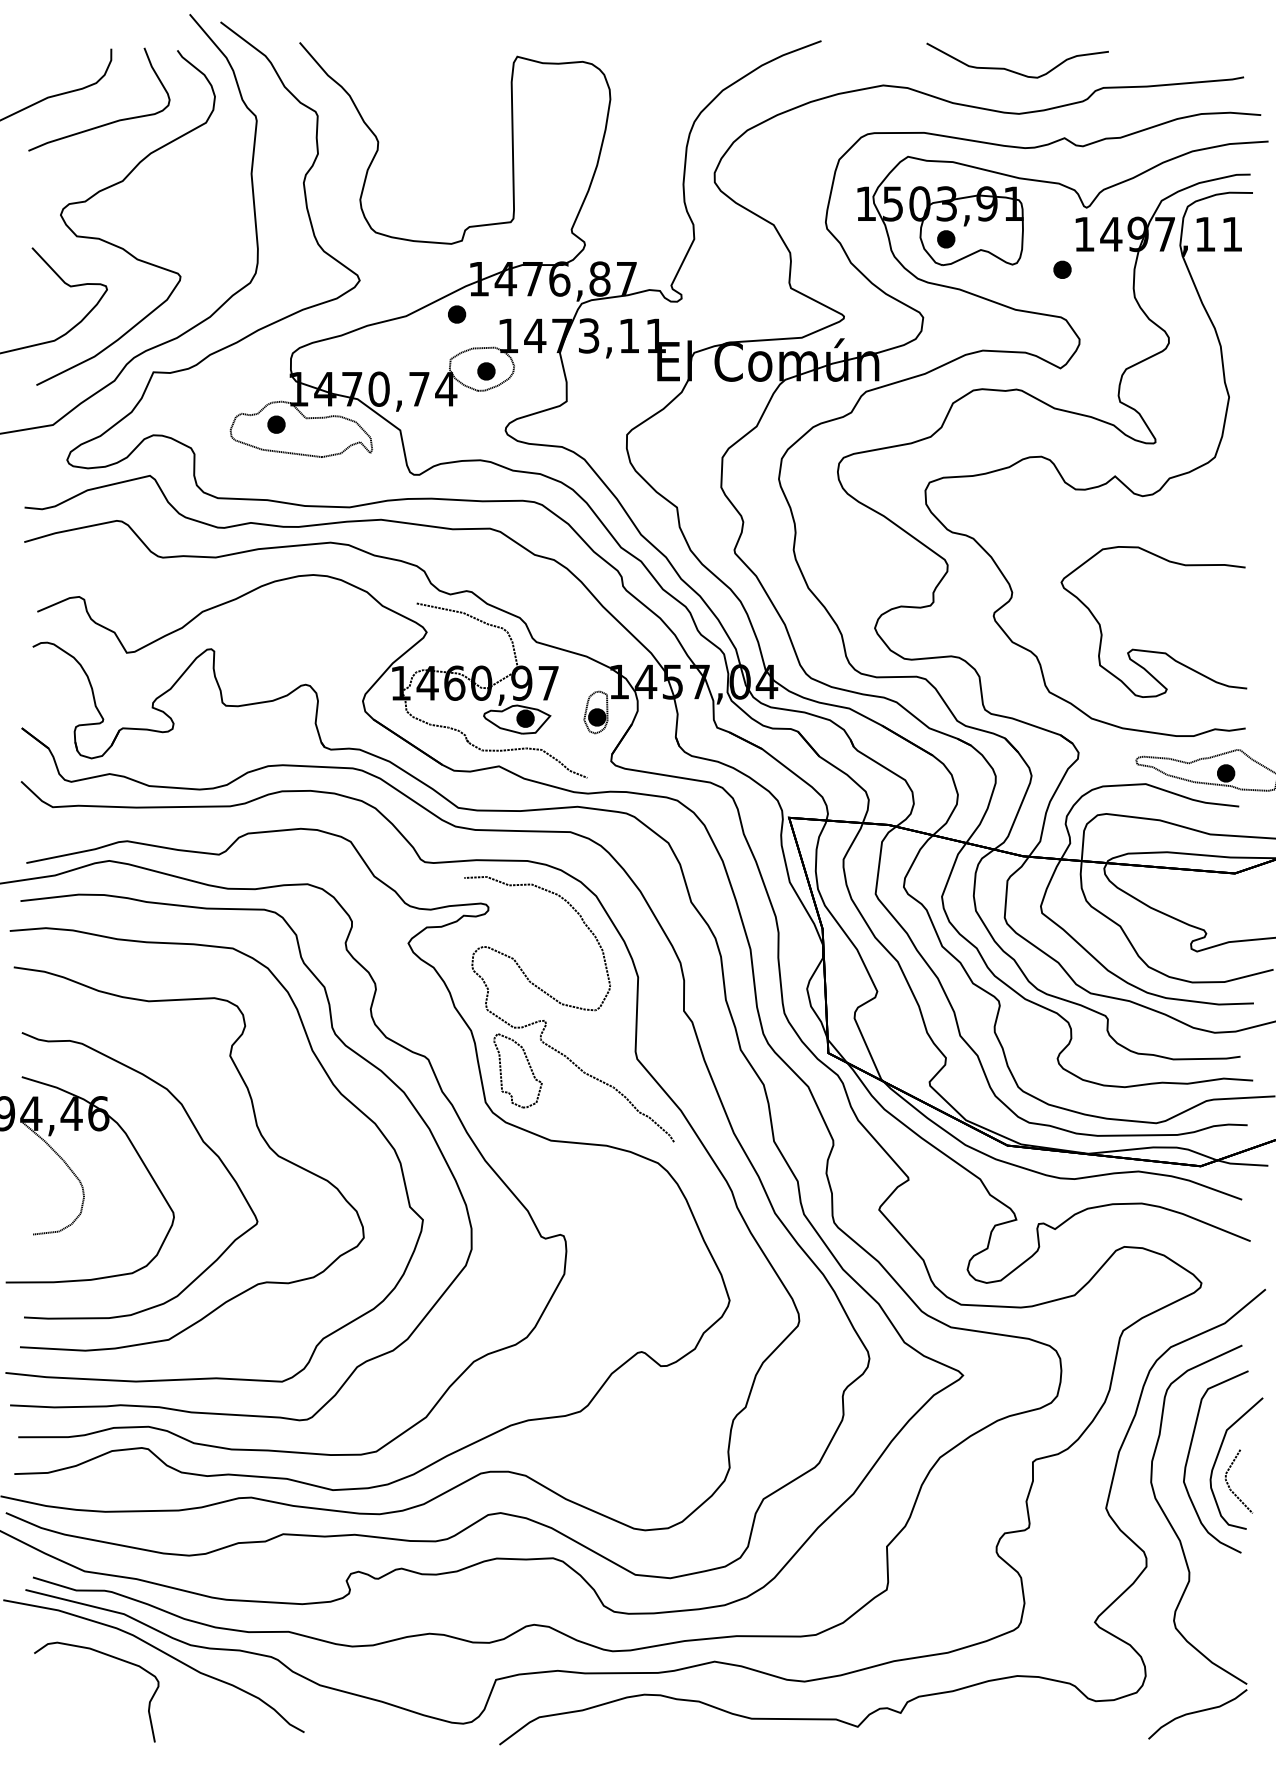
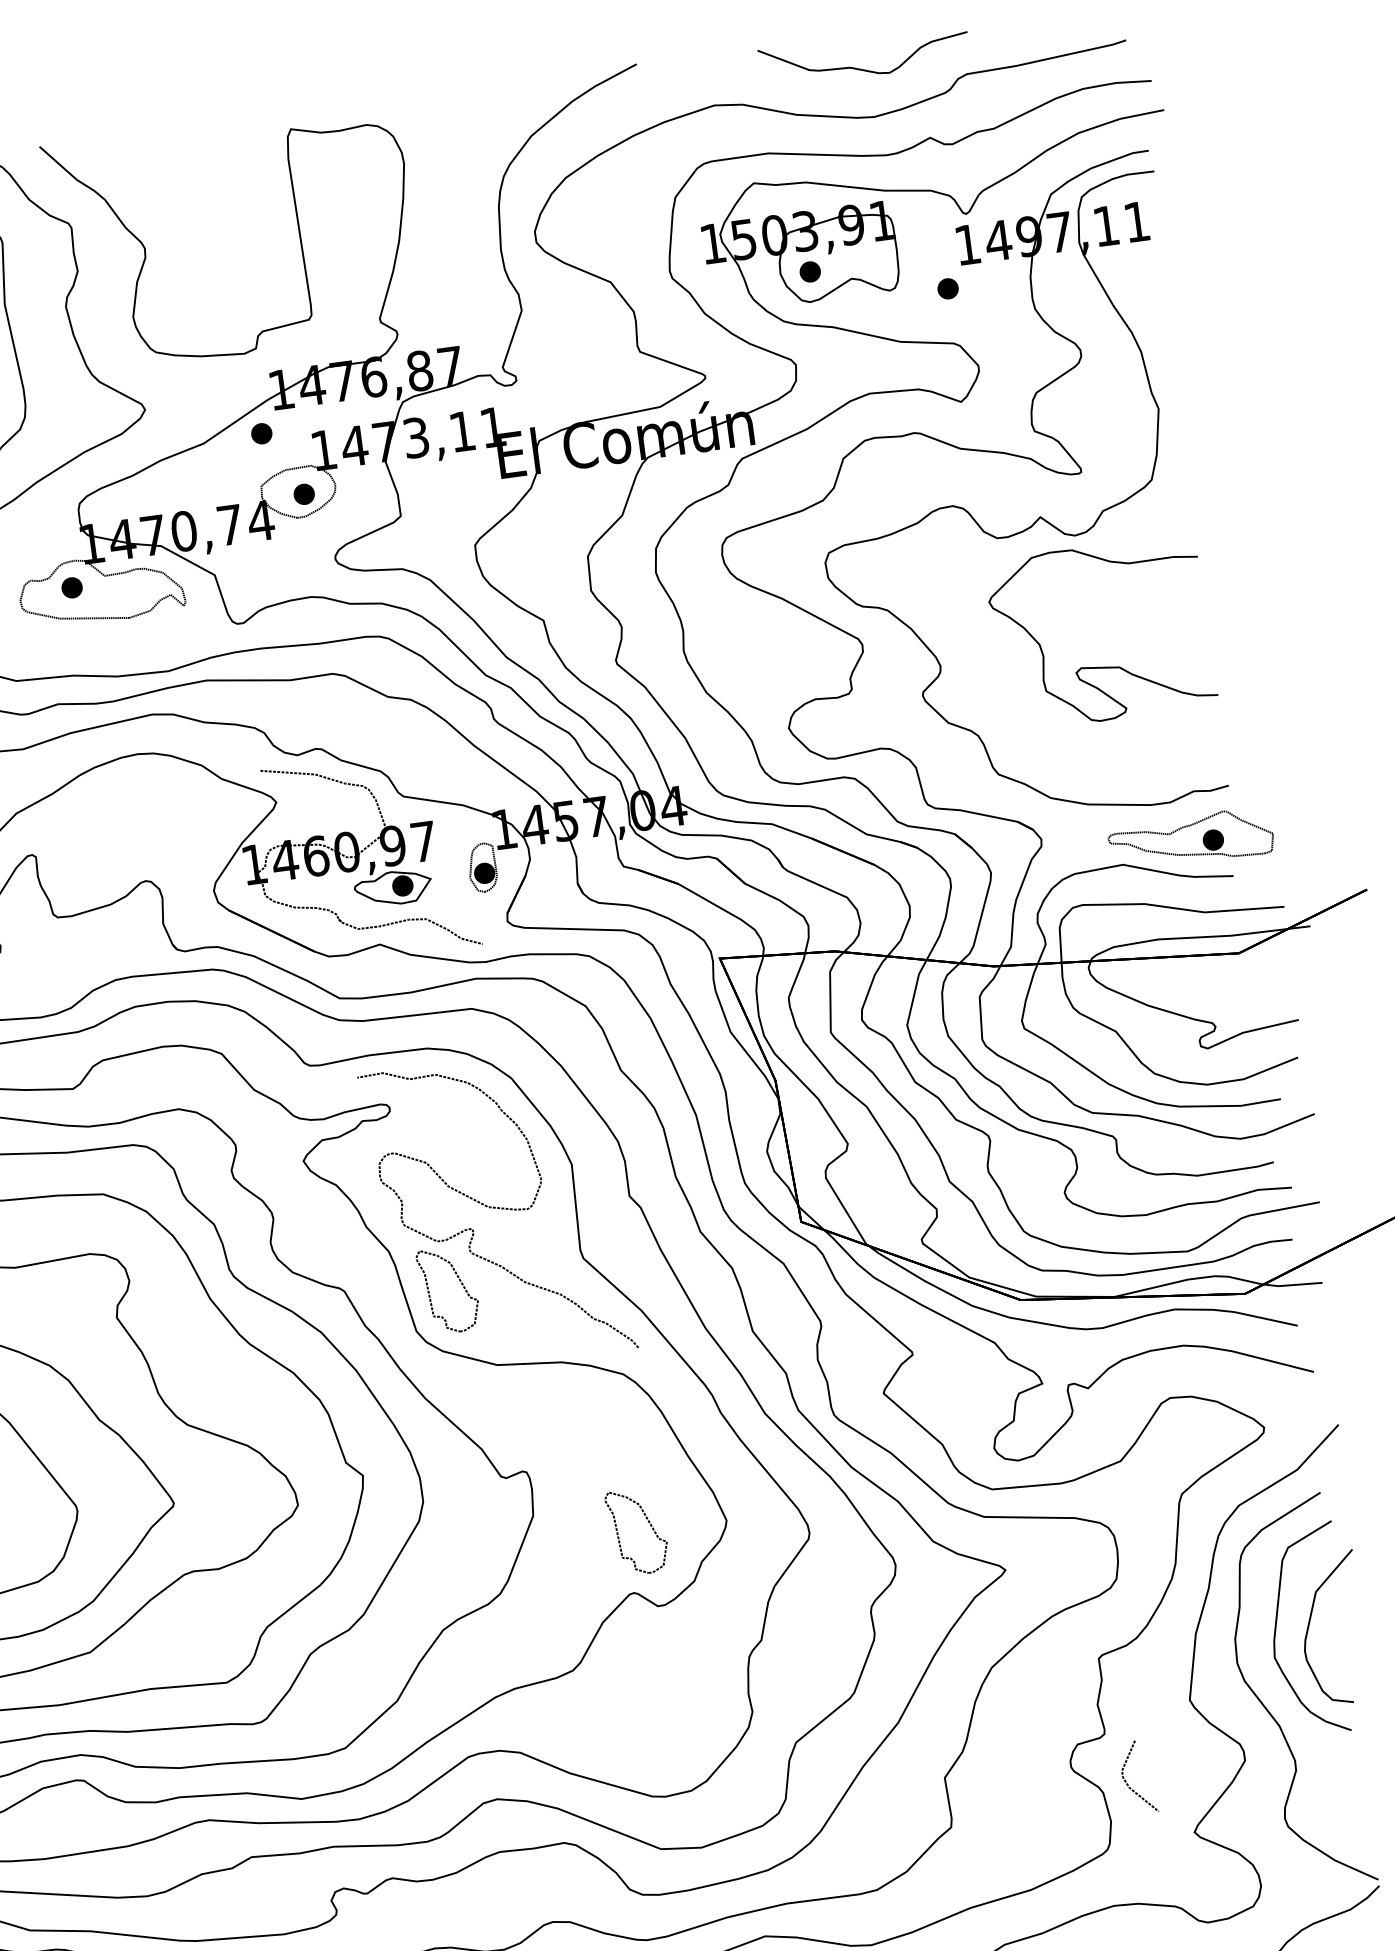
part: (1151, 650) -> (1102, 666), moved
part: (663, 1296) -> (650, 1526), added
line: (1229, 1485) -> (1128, 1783), moved

